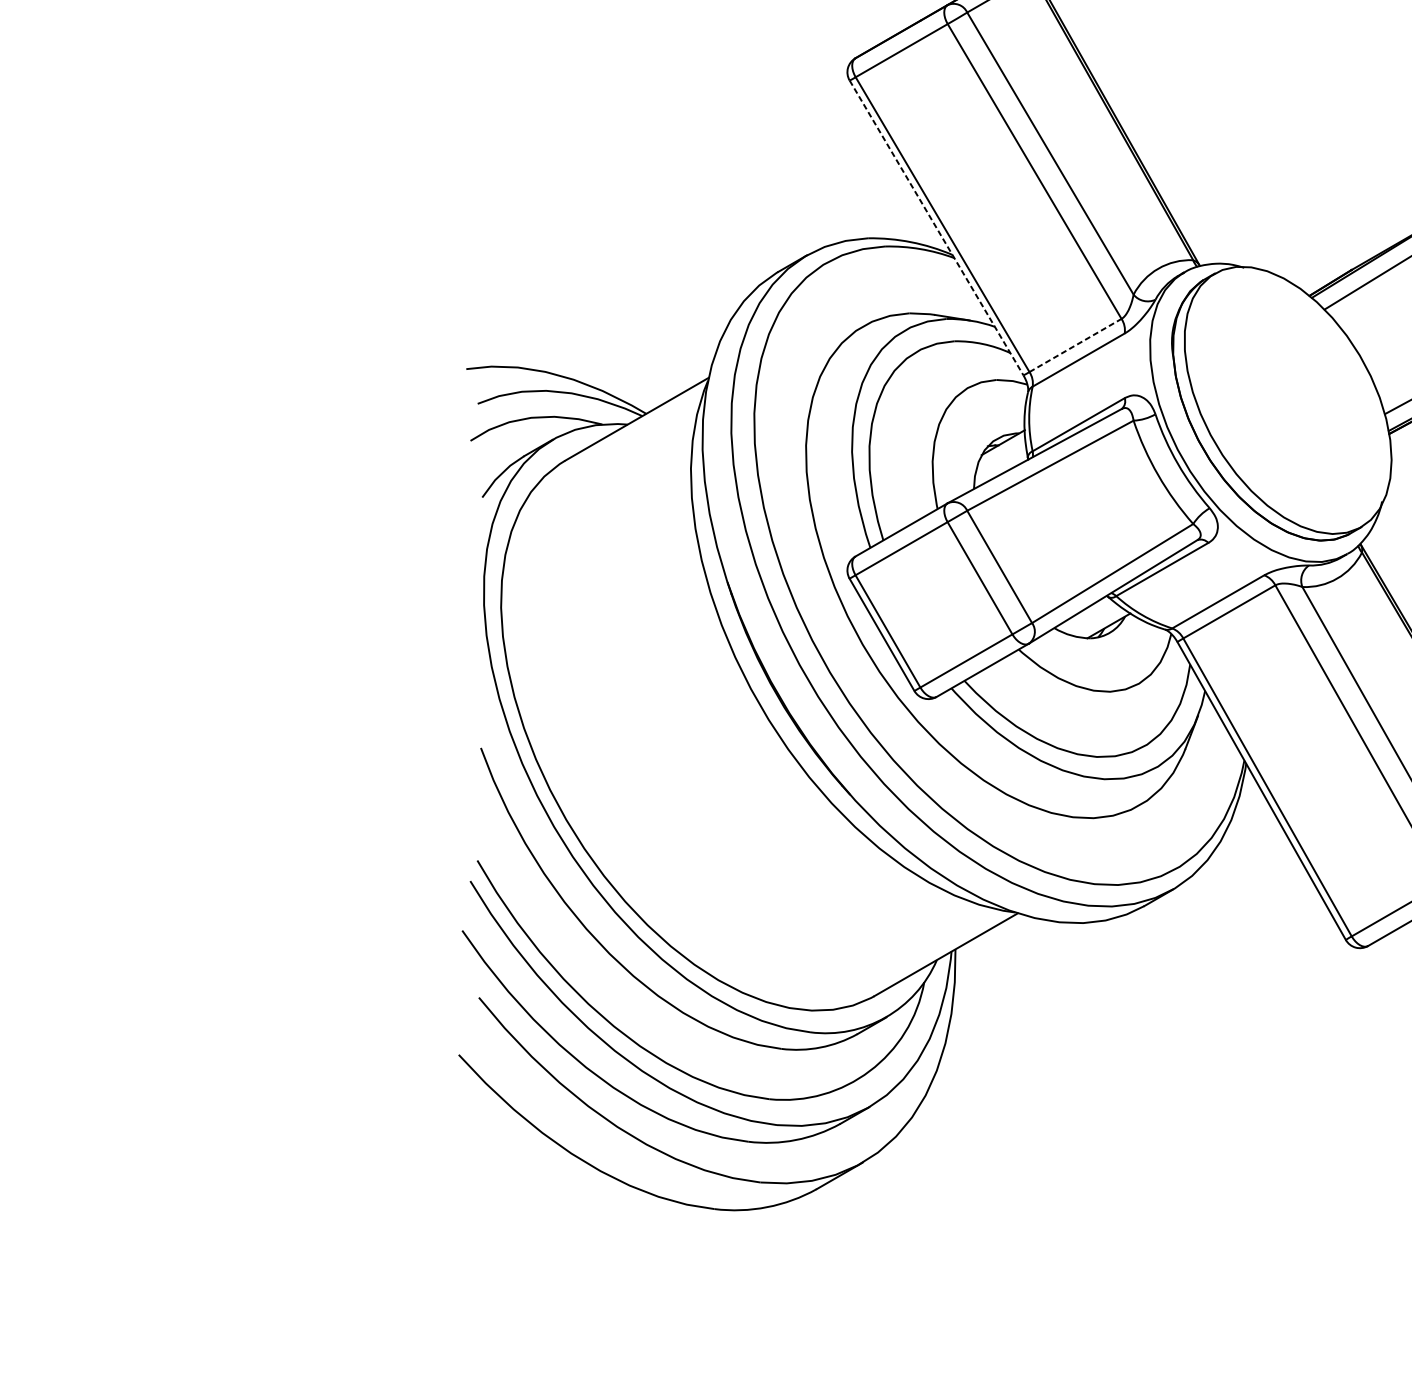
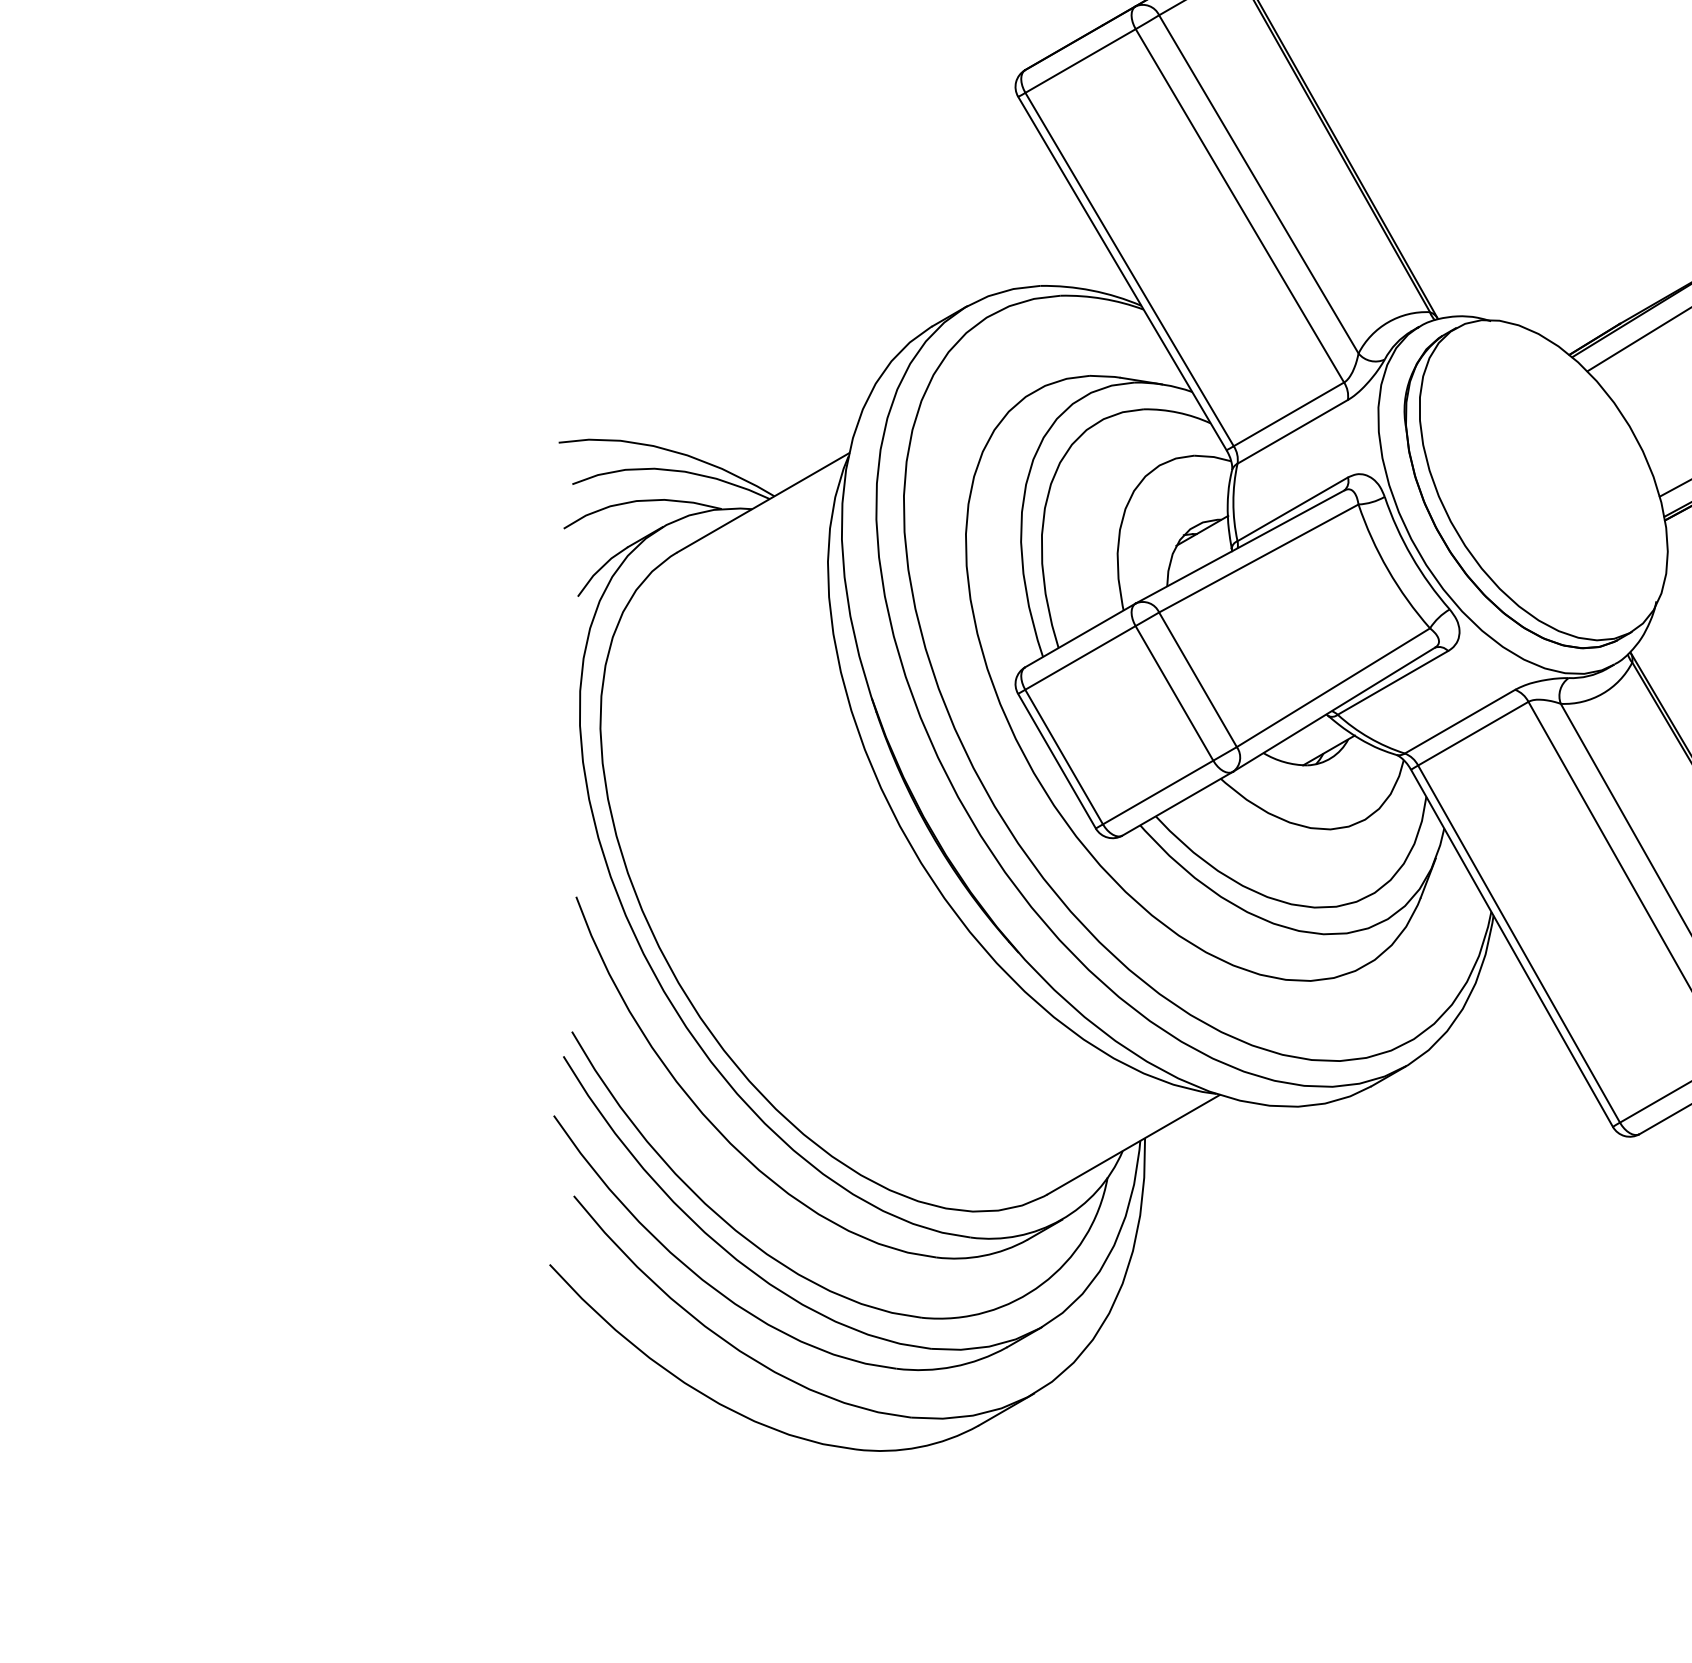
line: (936, 227) -> (1122, 273), dashed -> solid
line: (1075, 345) -> (1288, 414), dashed -> solid

